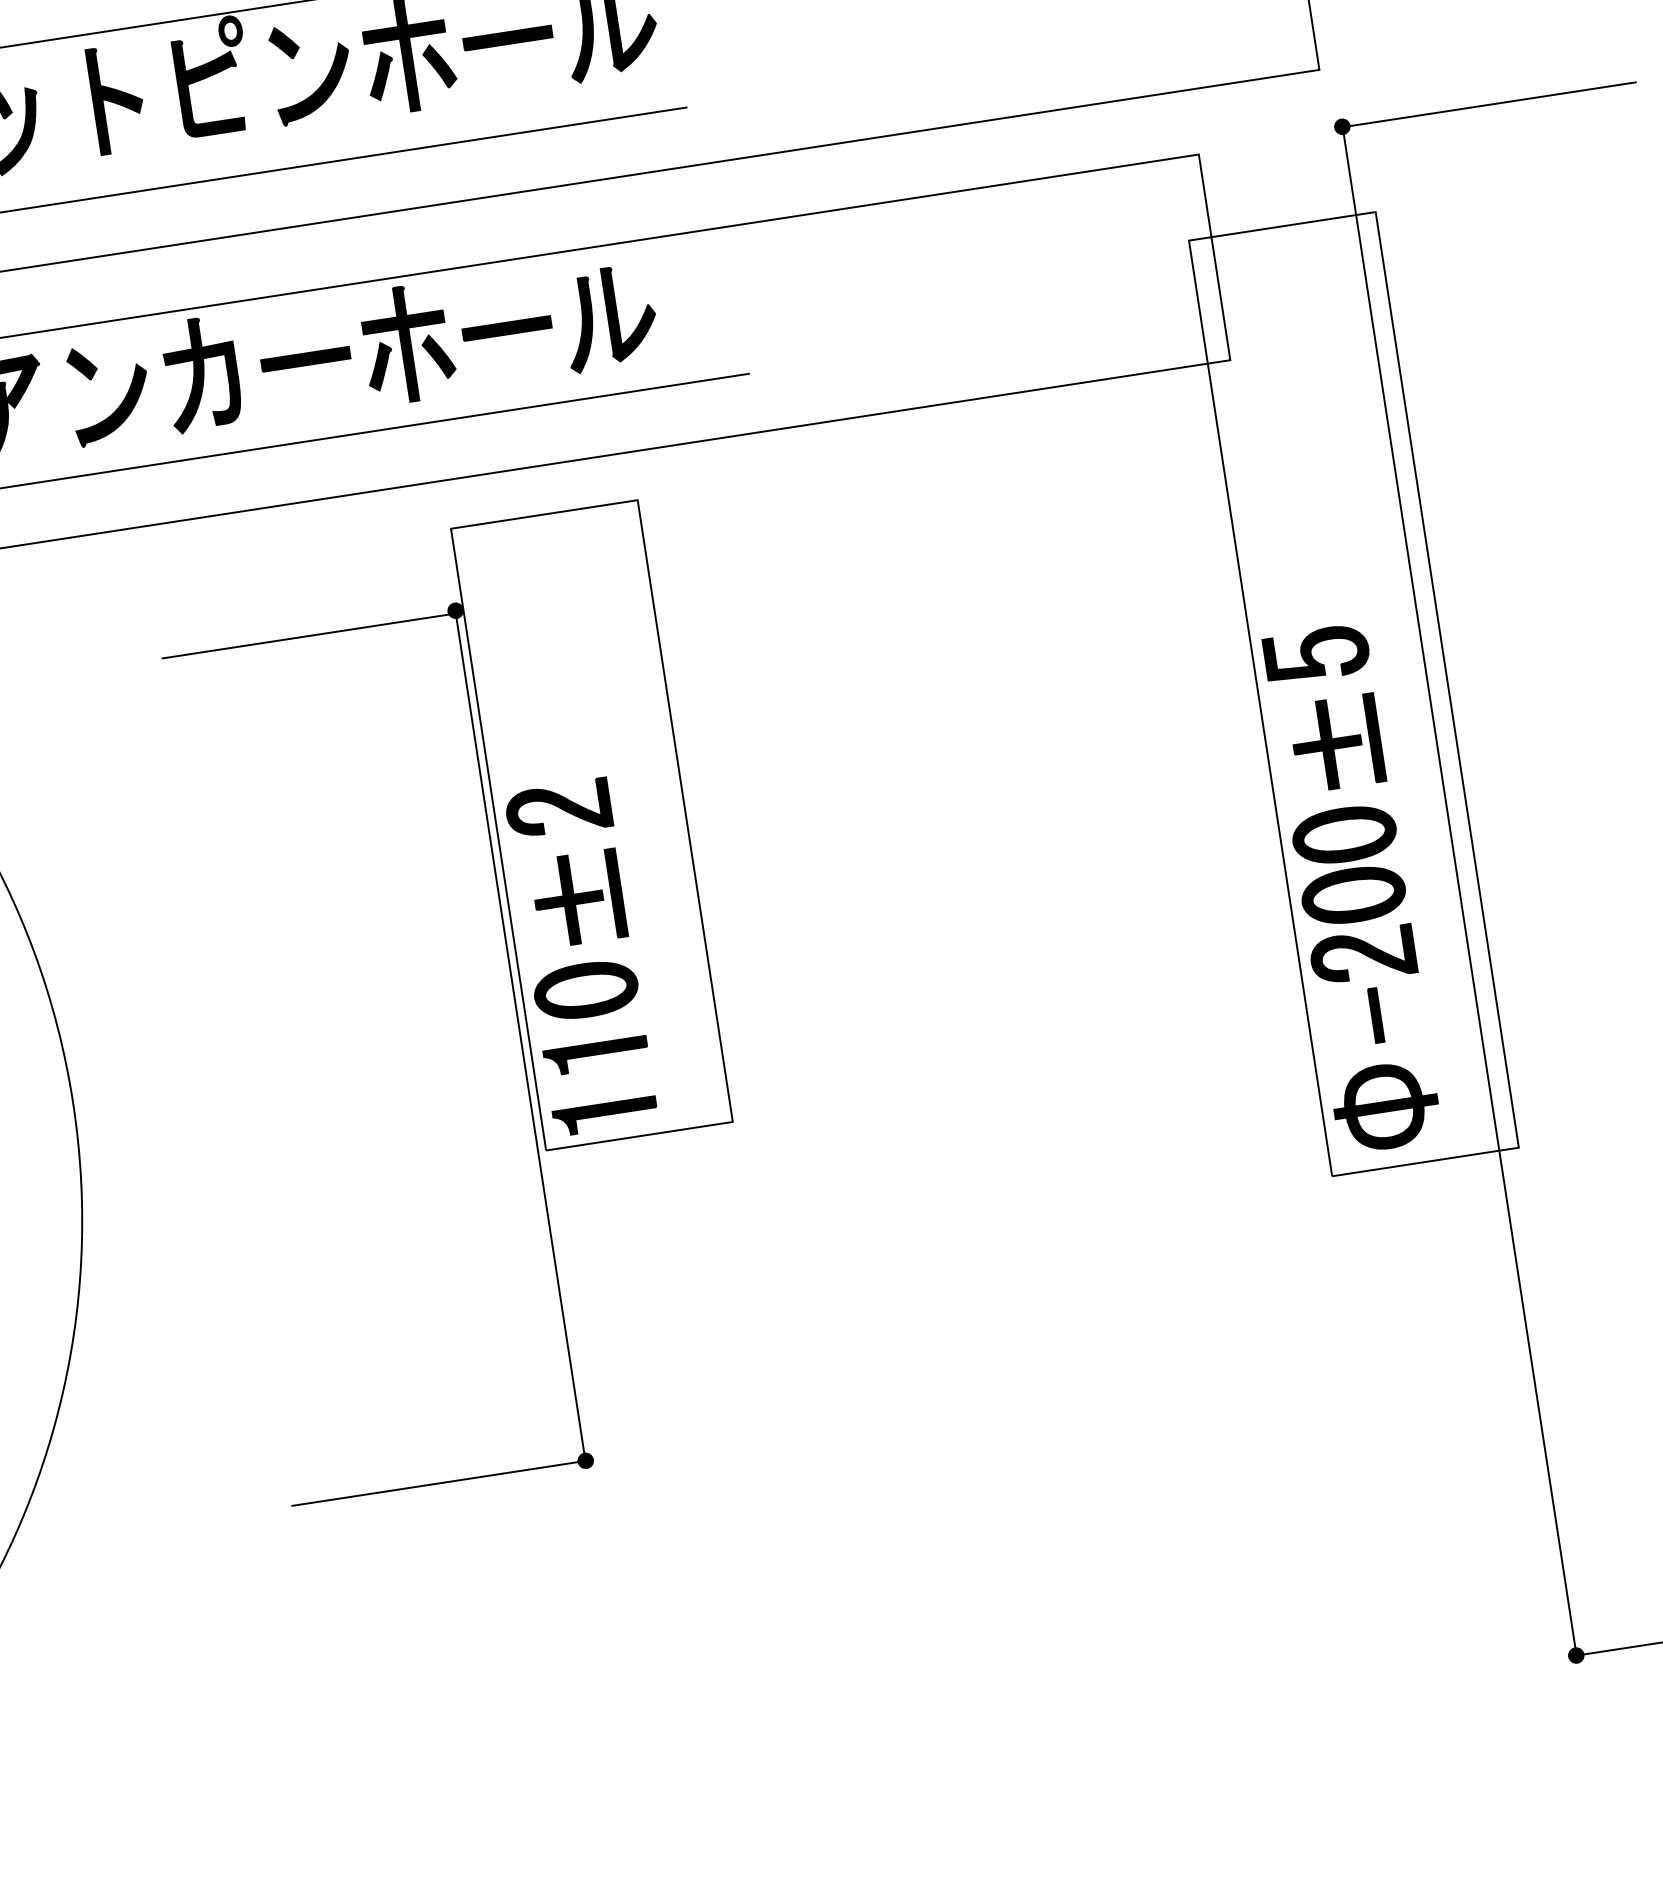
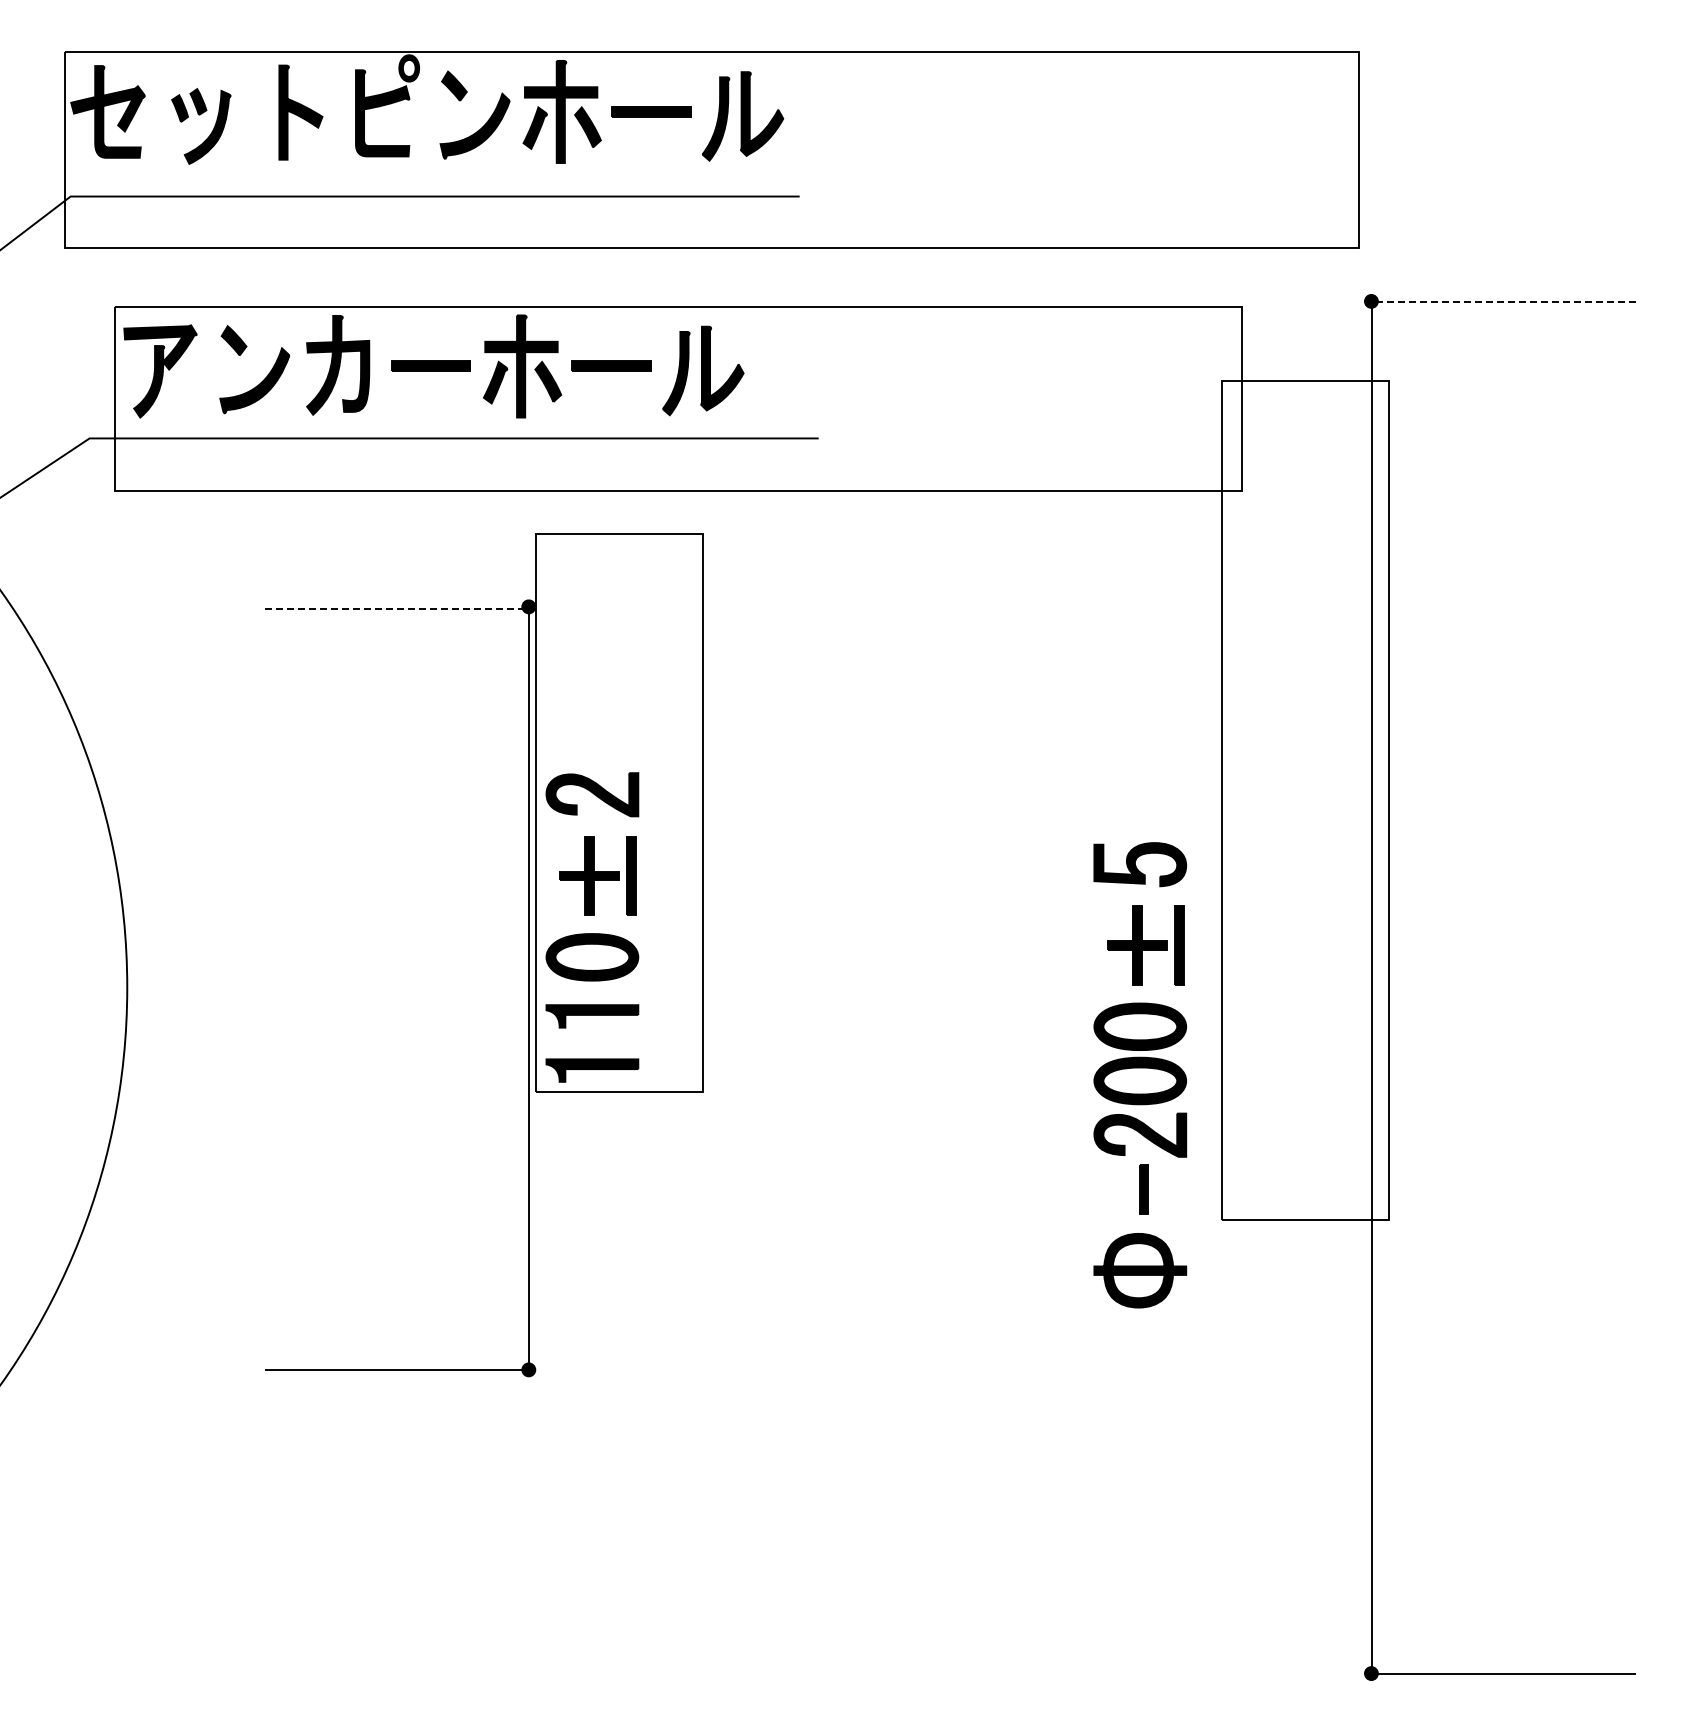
line: (1489, 104) -> (1503, 301), solid -> dashed
line: (308, 636) -> (396, 609), solid -> dashed
part: (1353, 889) -> (1140, 1075), moved

